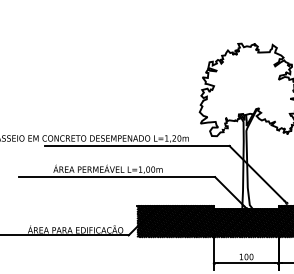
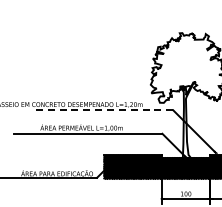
line: (137, 146) -> (103, 110), solid -> dashed

